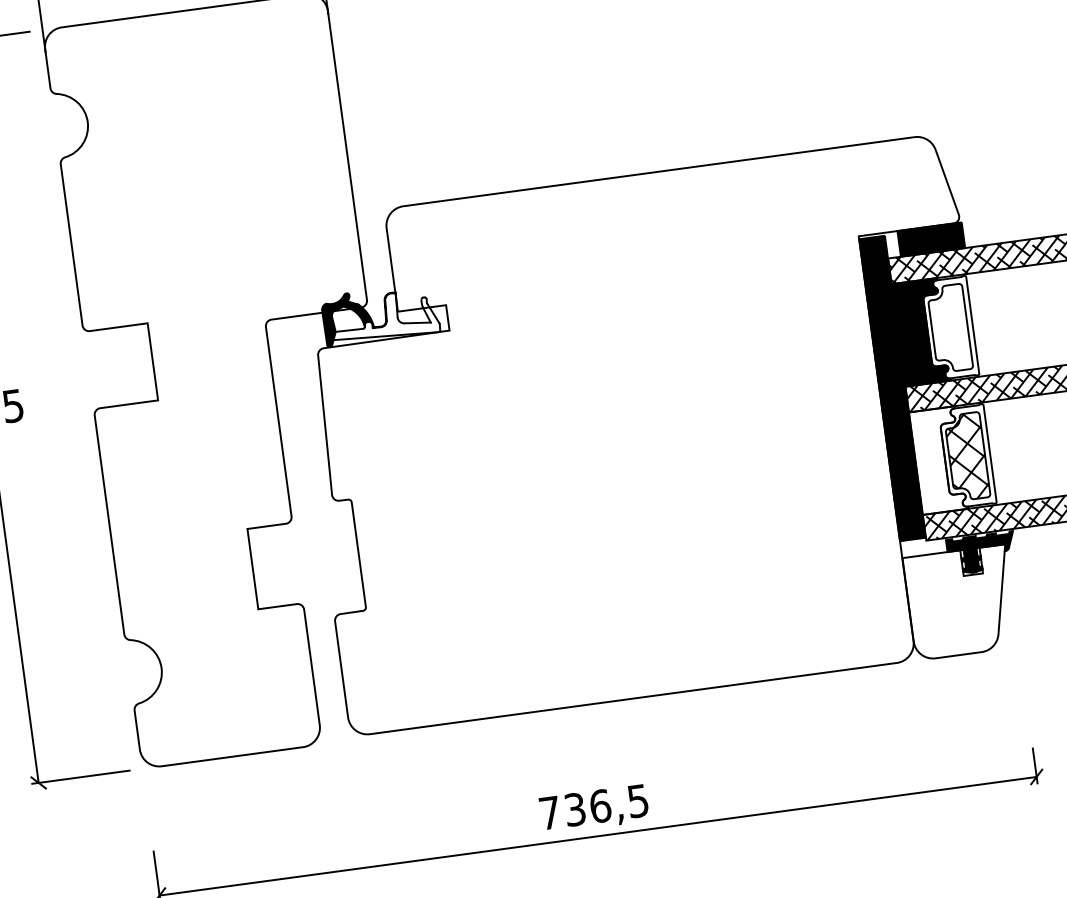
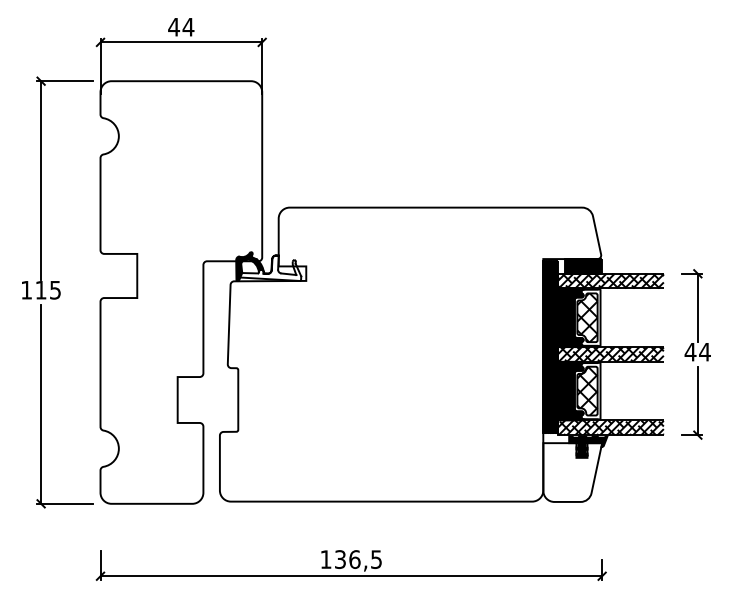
hatch: (949, 328) -> (587, 317), added
fill: (939, 459) -> (571, 390), added
text: (549, 813) -> (325, 559), 736,5 -> 136,5

